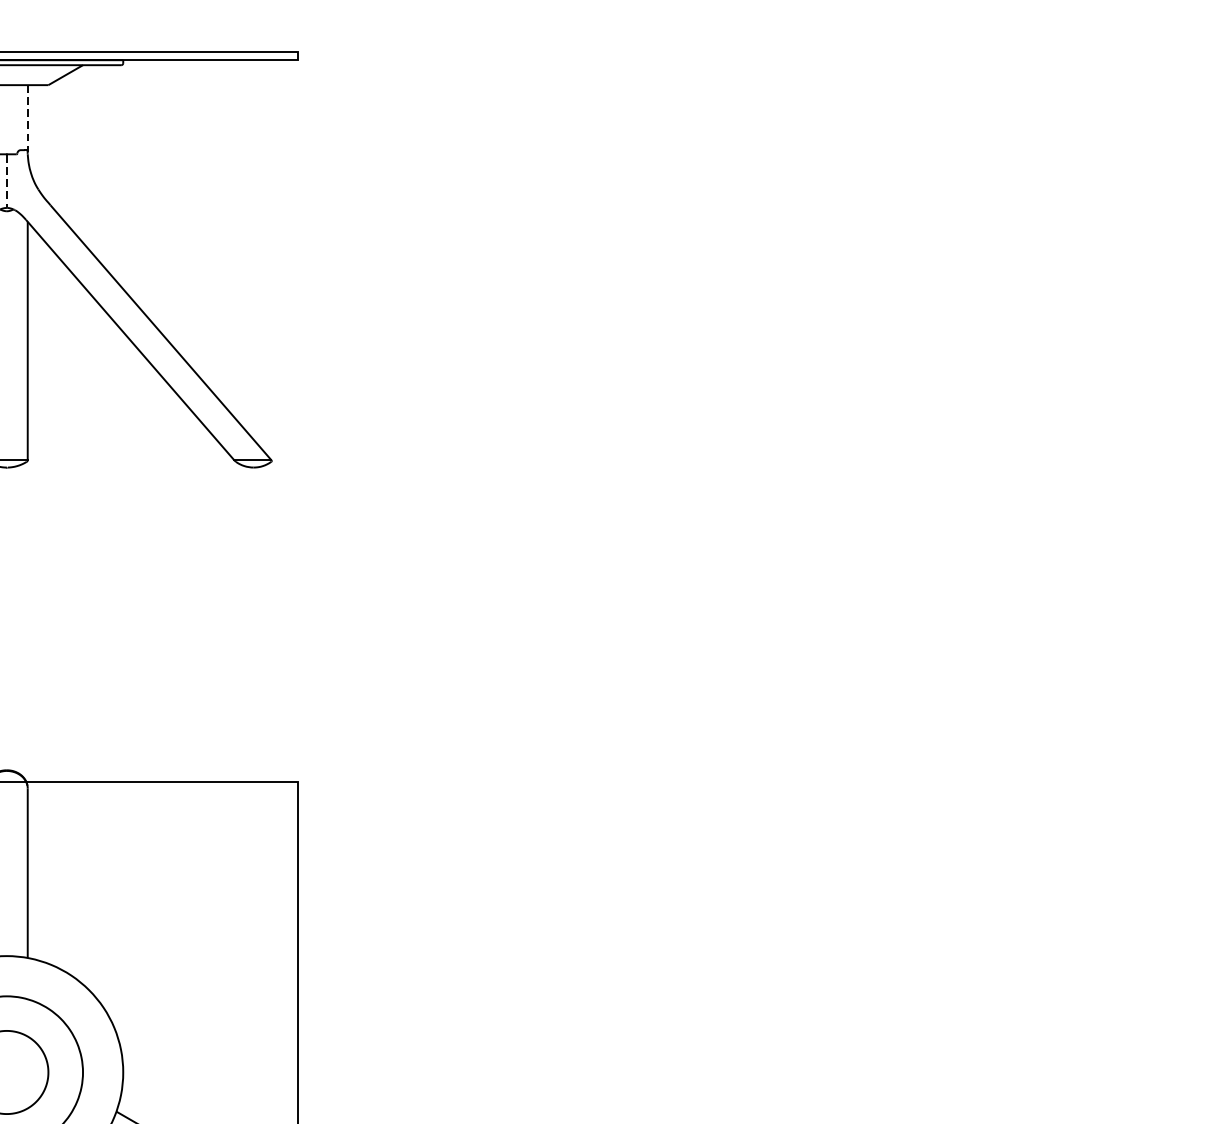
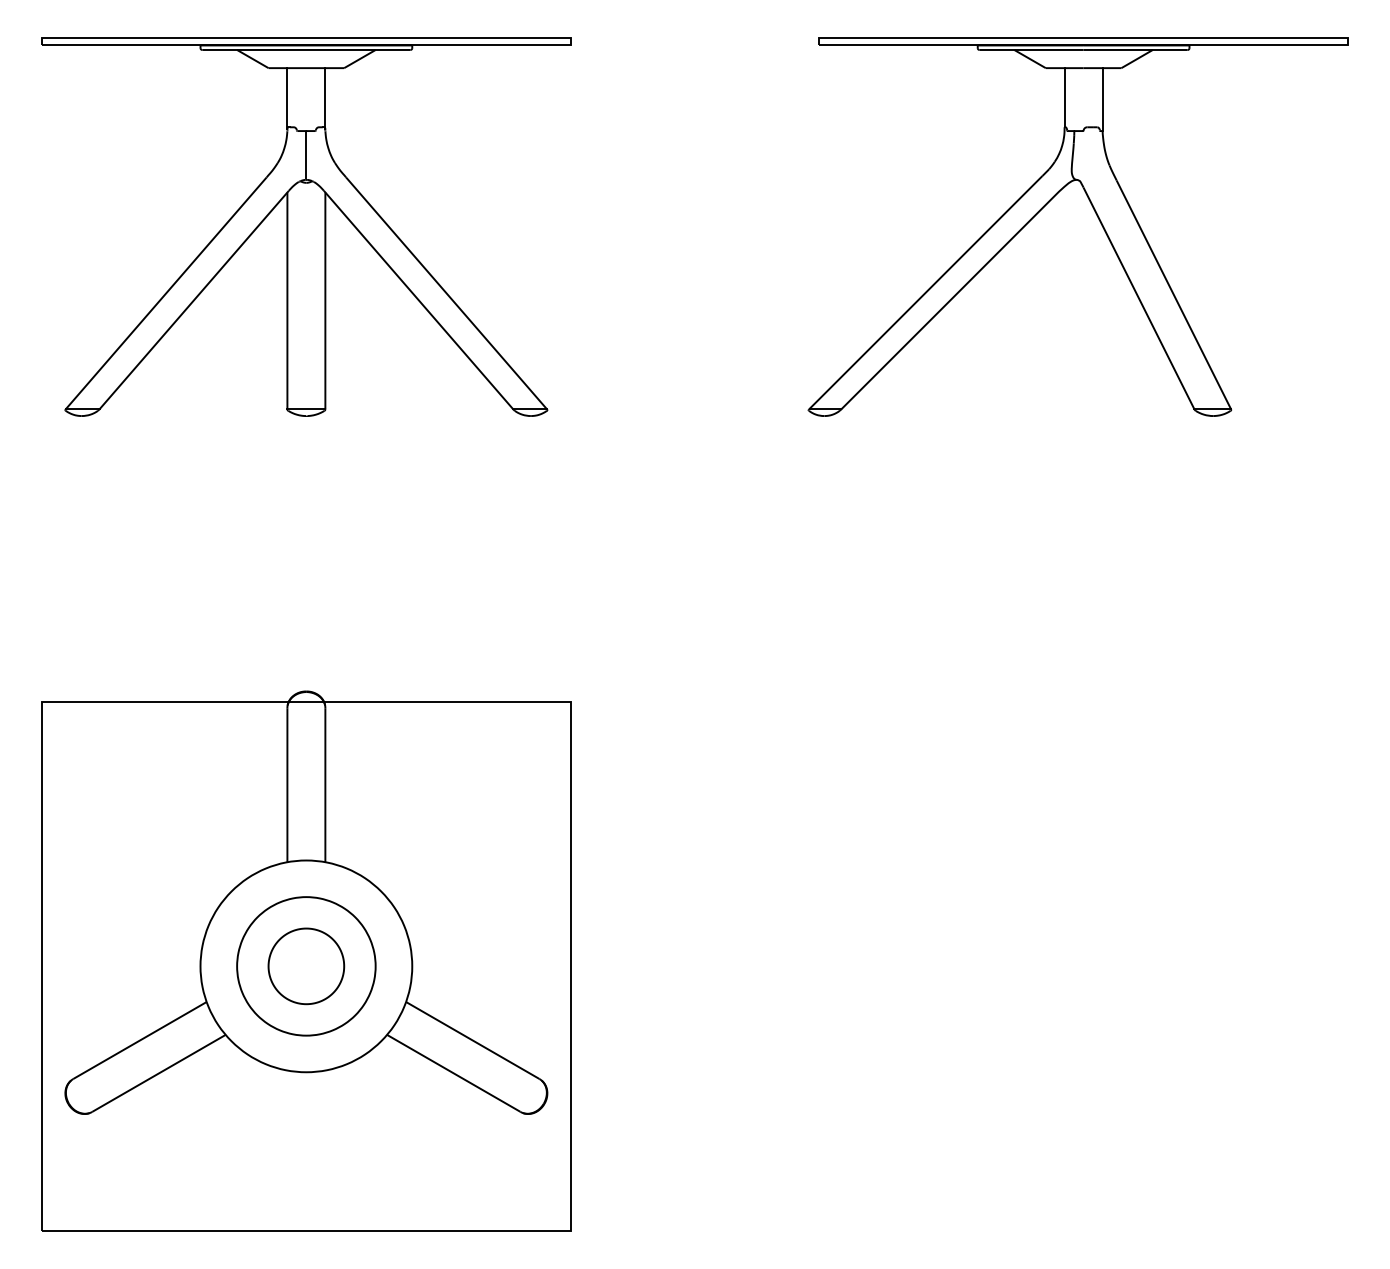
line: (27, 118) -> (325, 98), dashed -> solid
line: (6, 181) -> (306, 155), dashed -> solid
part: (876, 249) -> (1097, 217), added

